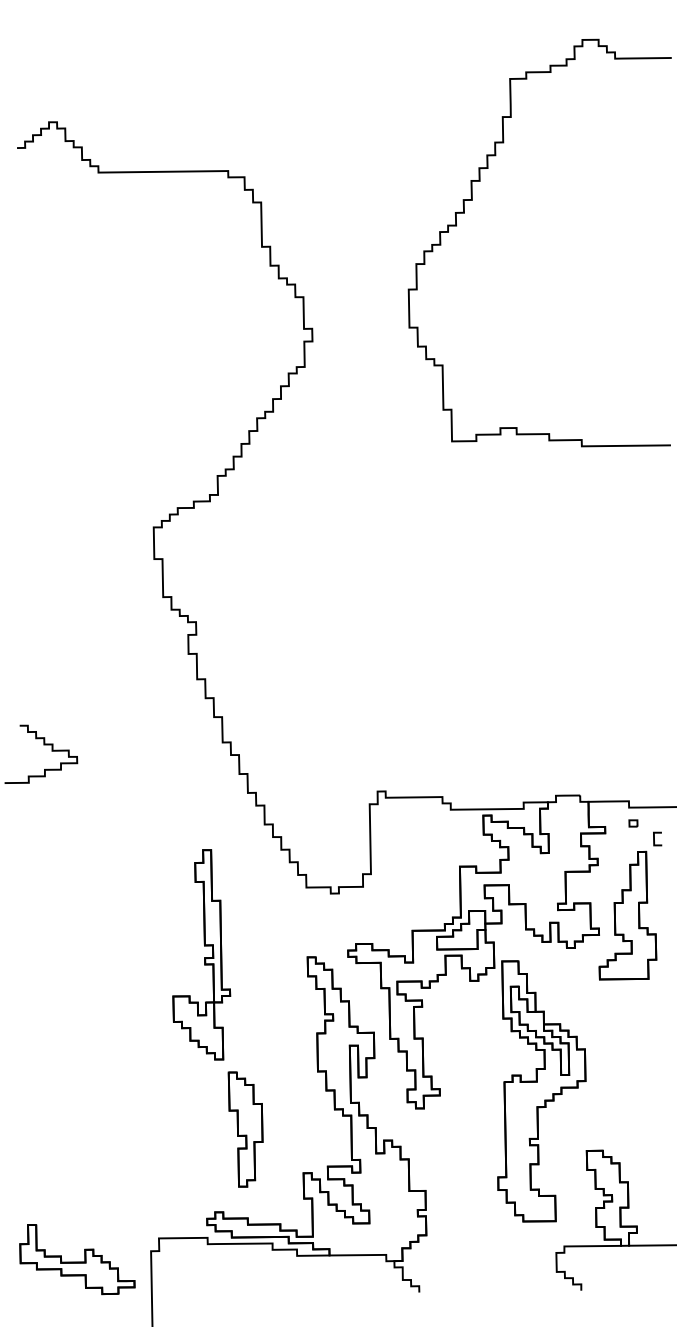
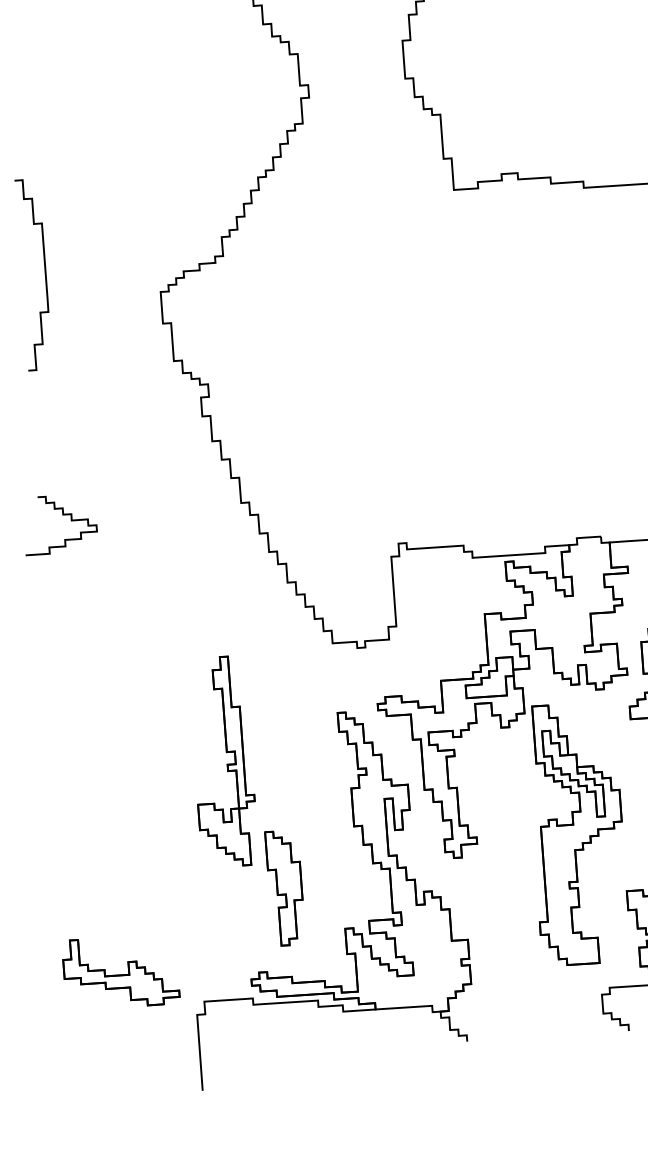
curve: (38, 499) -> (44, 270), added
part: (201, 954) -> (223, 761), moved
part: (77, 1259) -> (121, 972), moved

